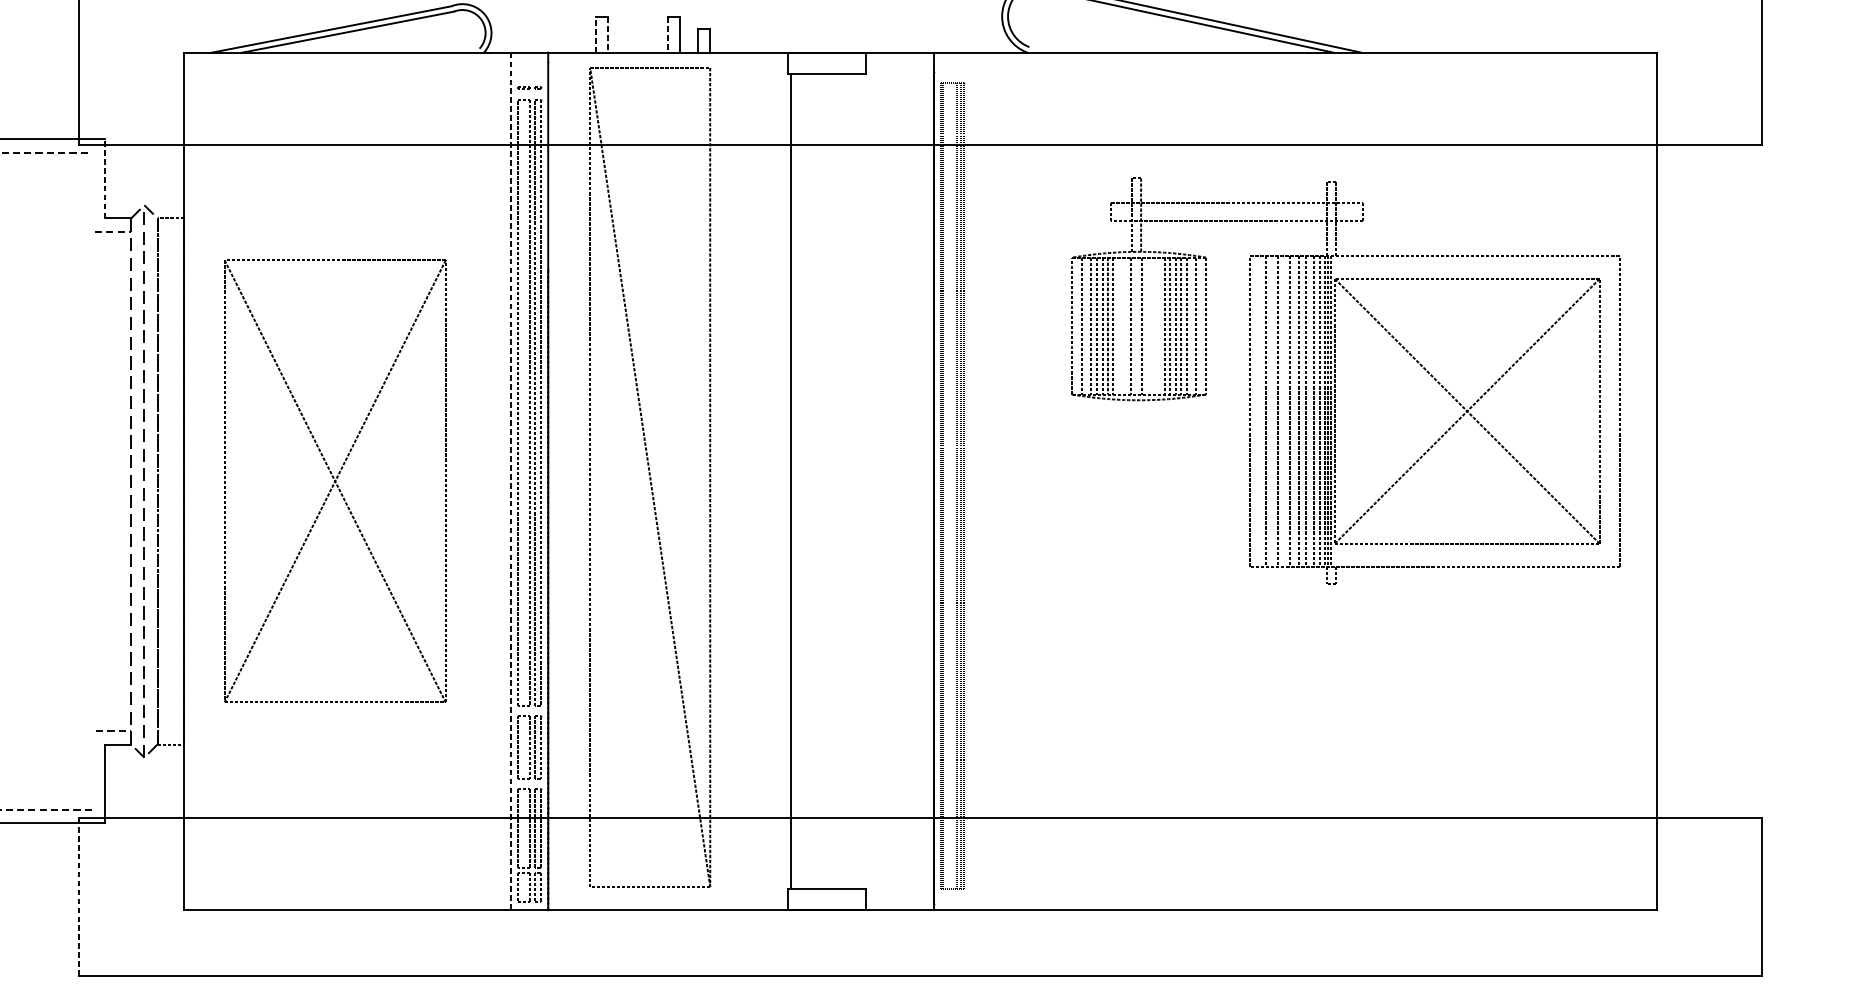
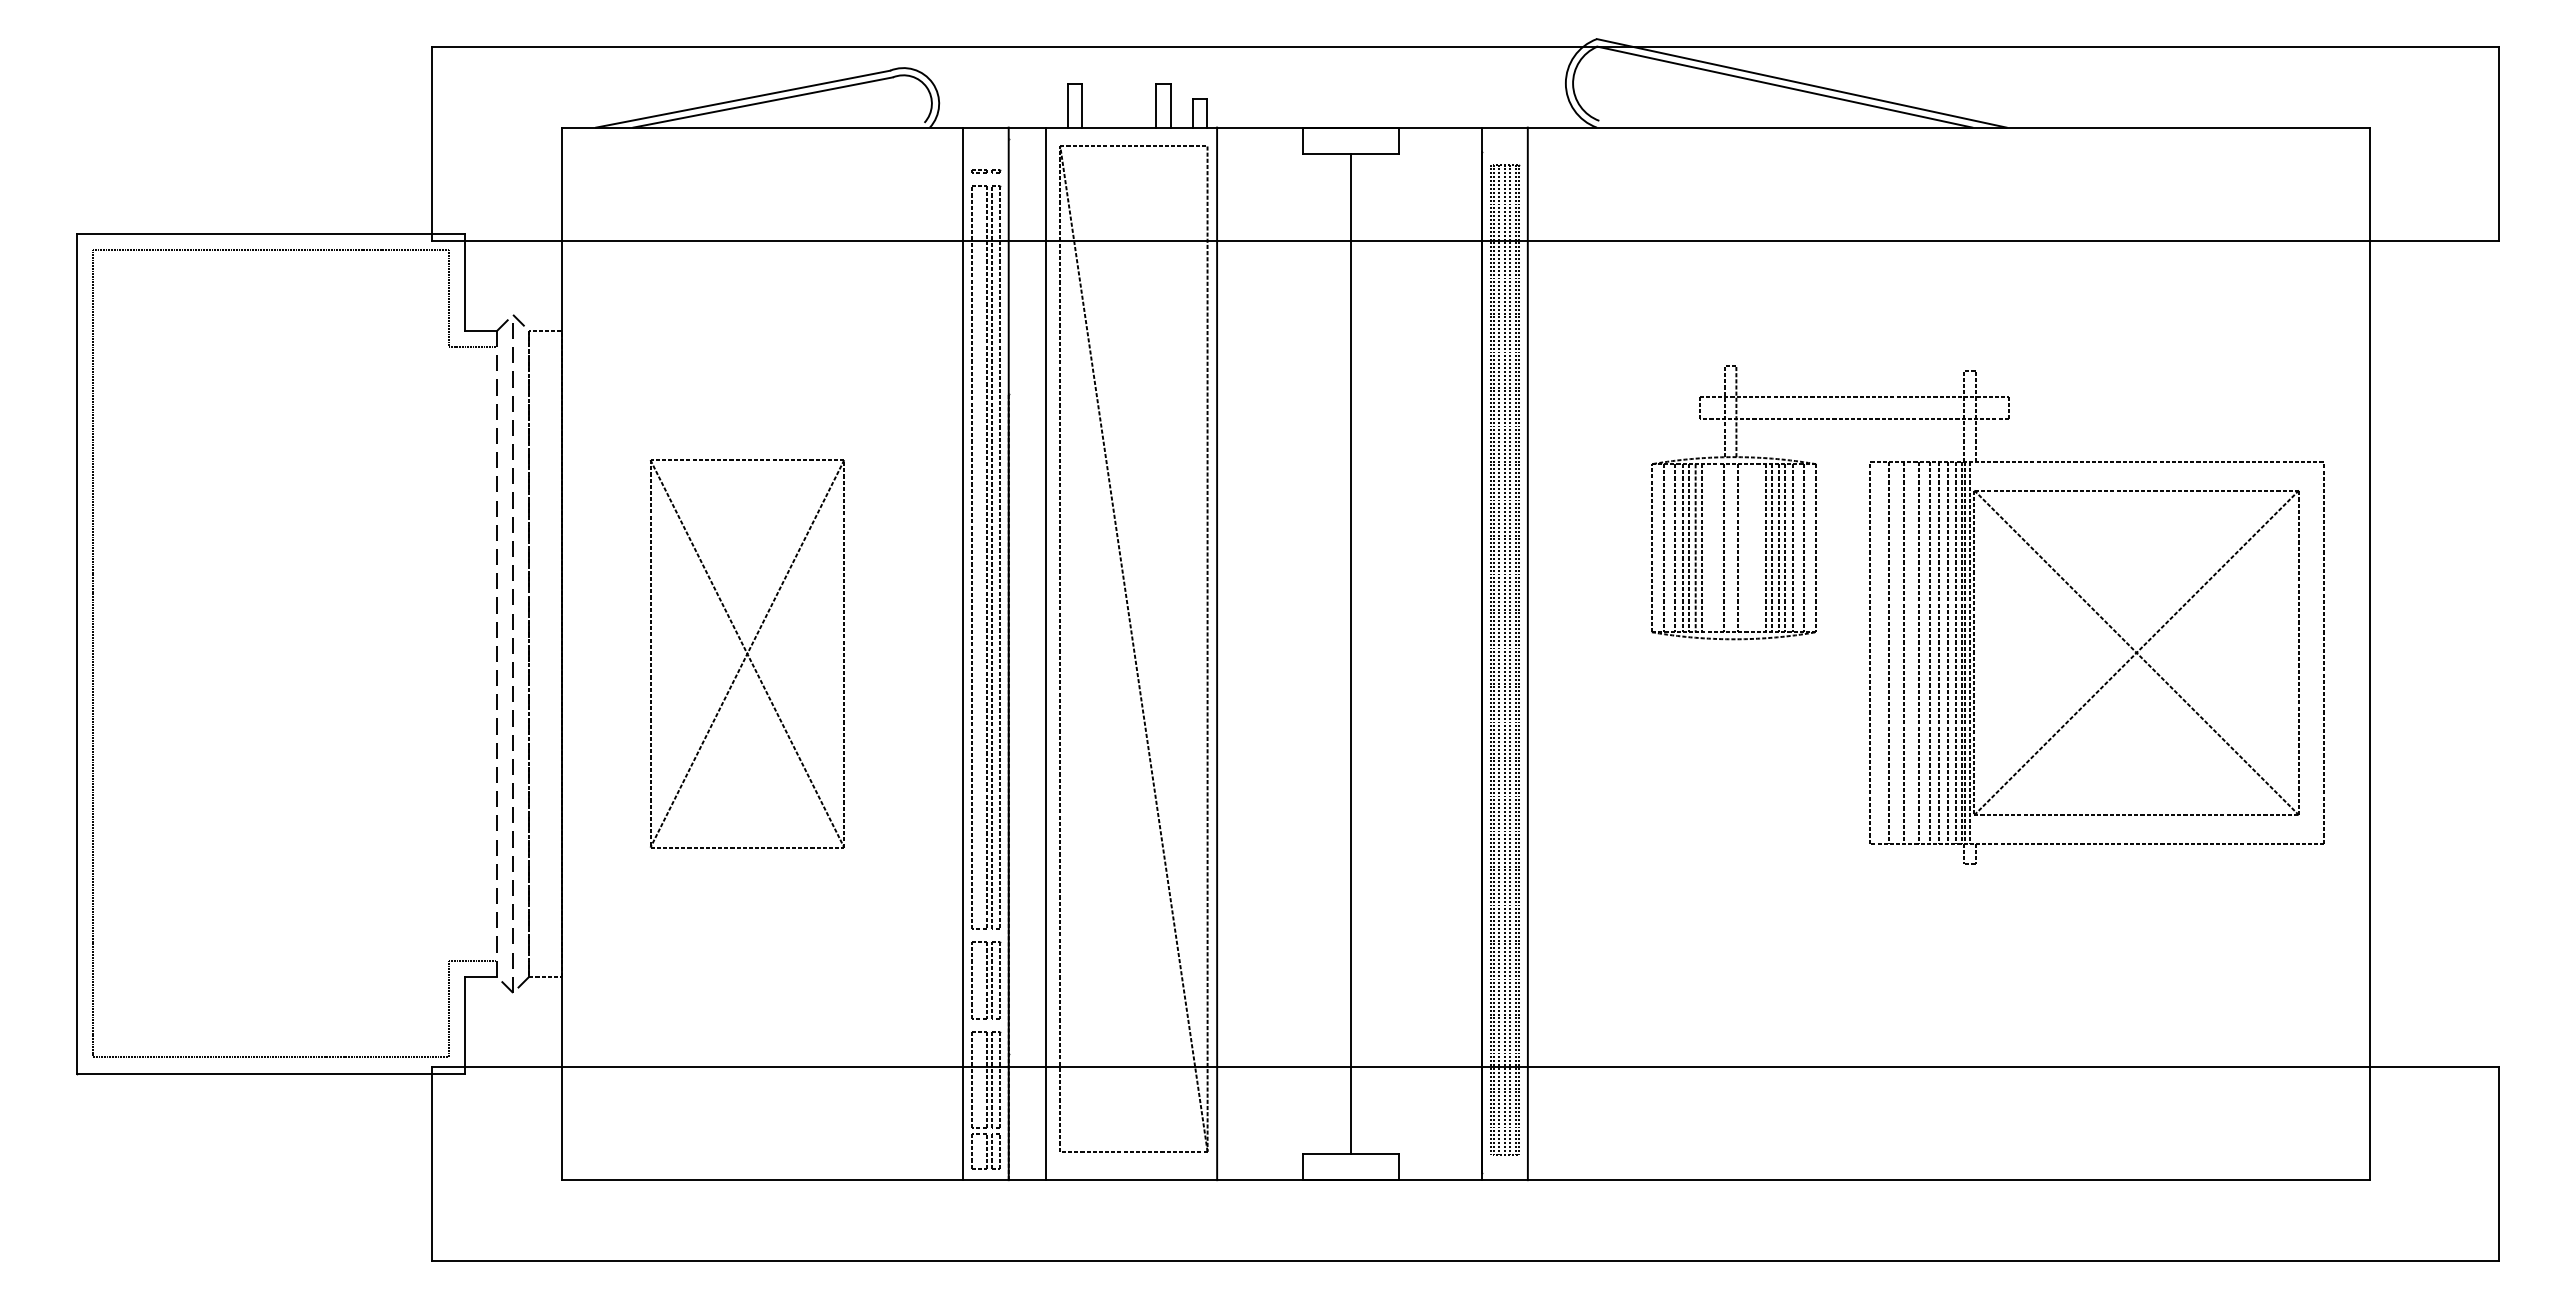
line: (596, 34) -> (1067, 105), dashed -> solid
line: (608, 34) -> (1082, 105), dashed -> solid
line: (668, 34) -> (1156, 105), dashed -> solid
line: (104, 178) -> (464, 282), dashed -> solid
line: (91, 191) -> (448, 298), added
part: (1335, 380) -> (1974, 614), moved
part: (335, 481) -> (747, 653), size x0.71
line: (511, 481) -> (963, 654), dashed -> solid
line: (578, 481) -> (1046, 653), added
line: (718, 481) -> (1217, 653), added
line: (791, 481) -> (1351, 653), moved
line: (970, 481) -> (1527, 653), added
line: (948, 486) -> (1499, 659), added
line: (952, 486) -> (1504, 659), added
line: (91, 770) -> (448, 1008), added
line: (78, 897) -> (432, 1164), dashed -> solid

